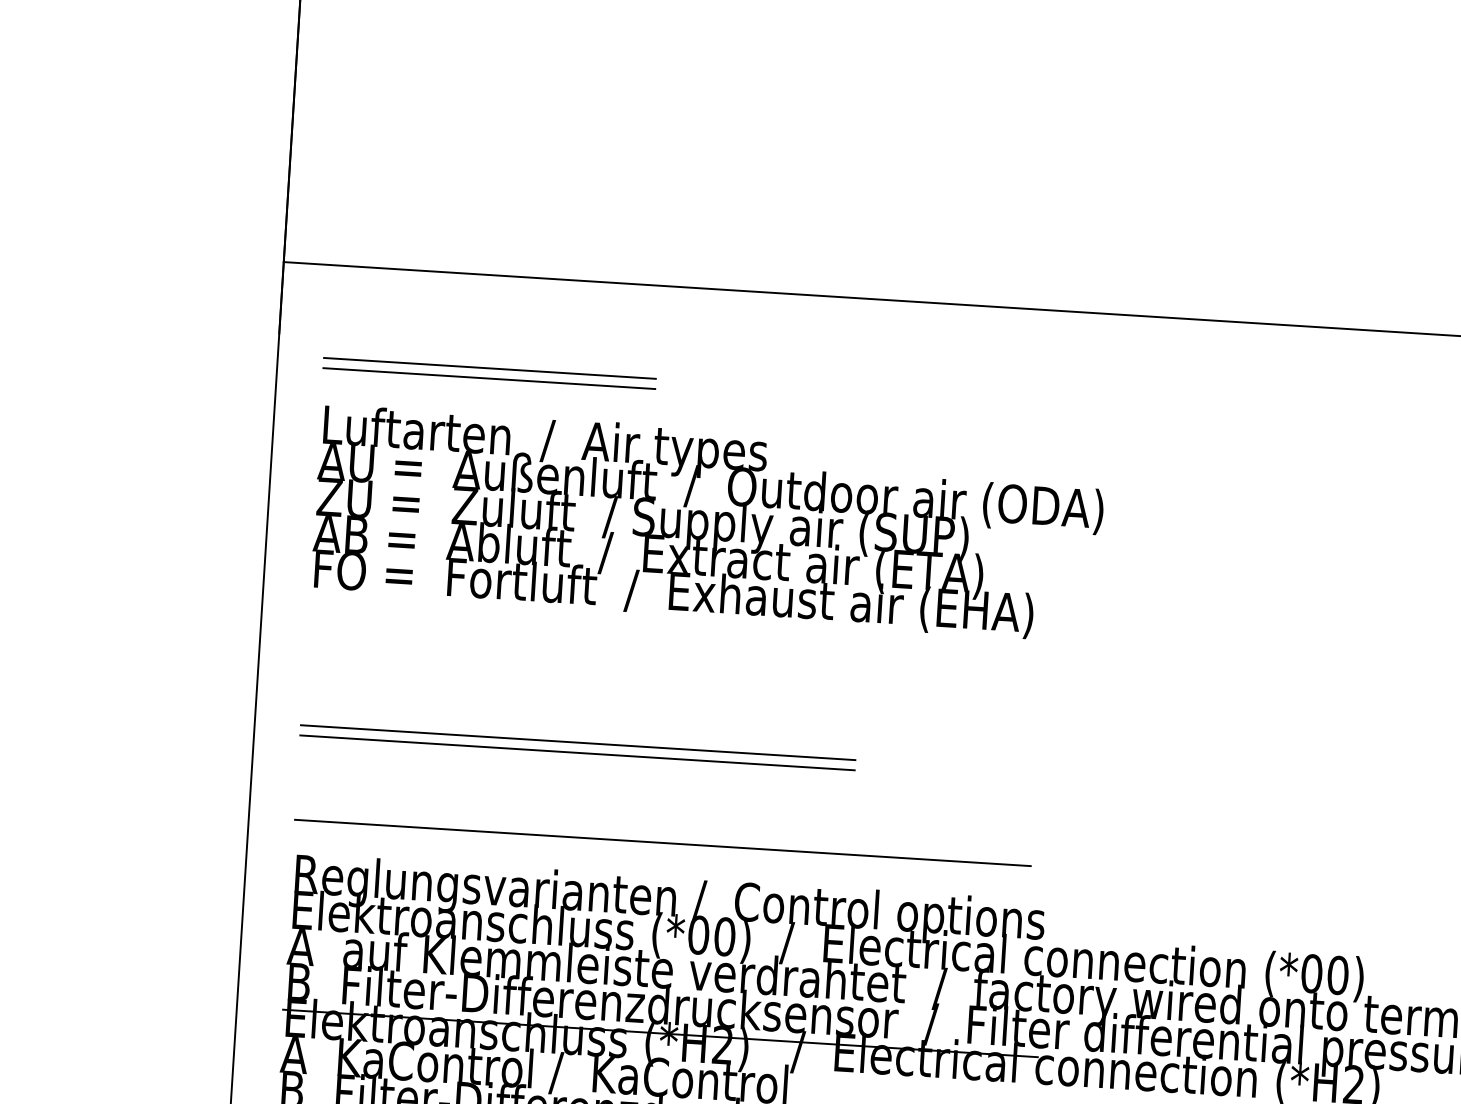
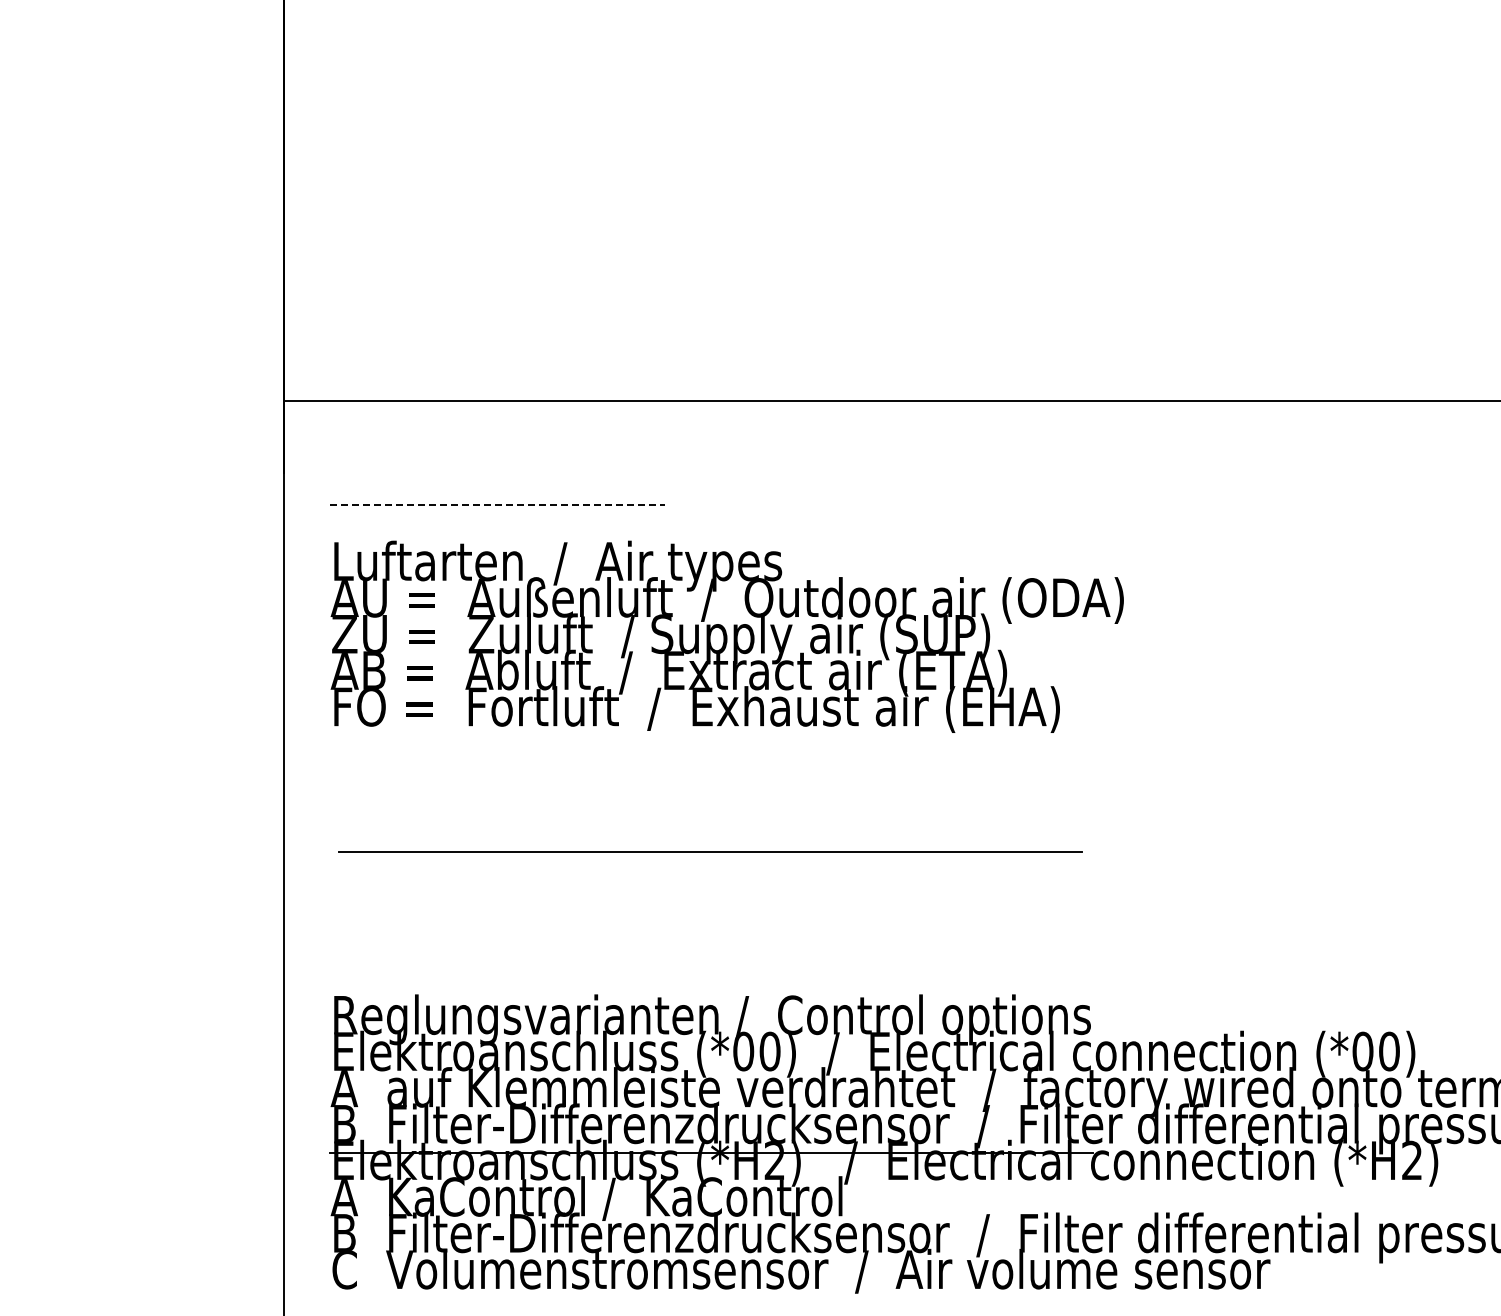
line: (489, 368) -> (497, 494), removed
line: (489, 378) -> (497, 504), solid -> dashed
line: (578, 742) -> (610, 865), removed
line: (577, 752) -> (610, 875), removed
line: (662, 842) -> (710, 851), moved

